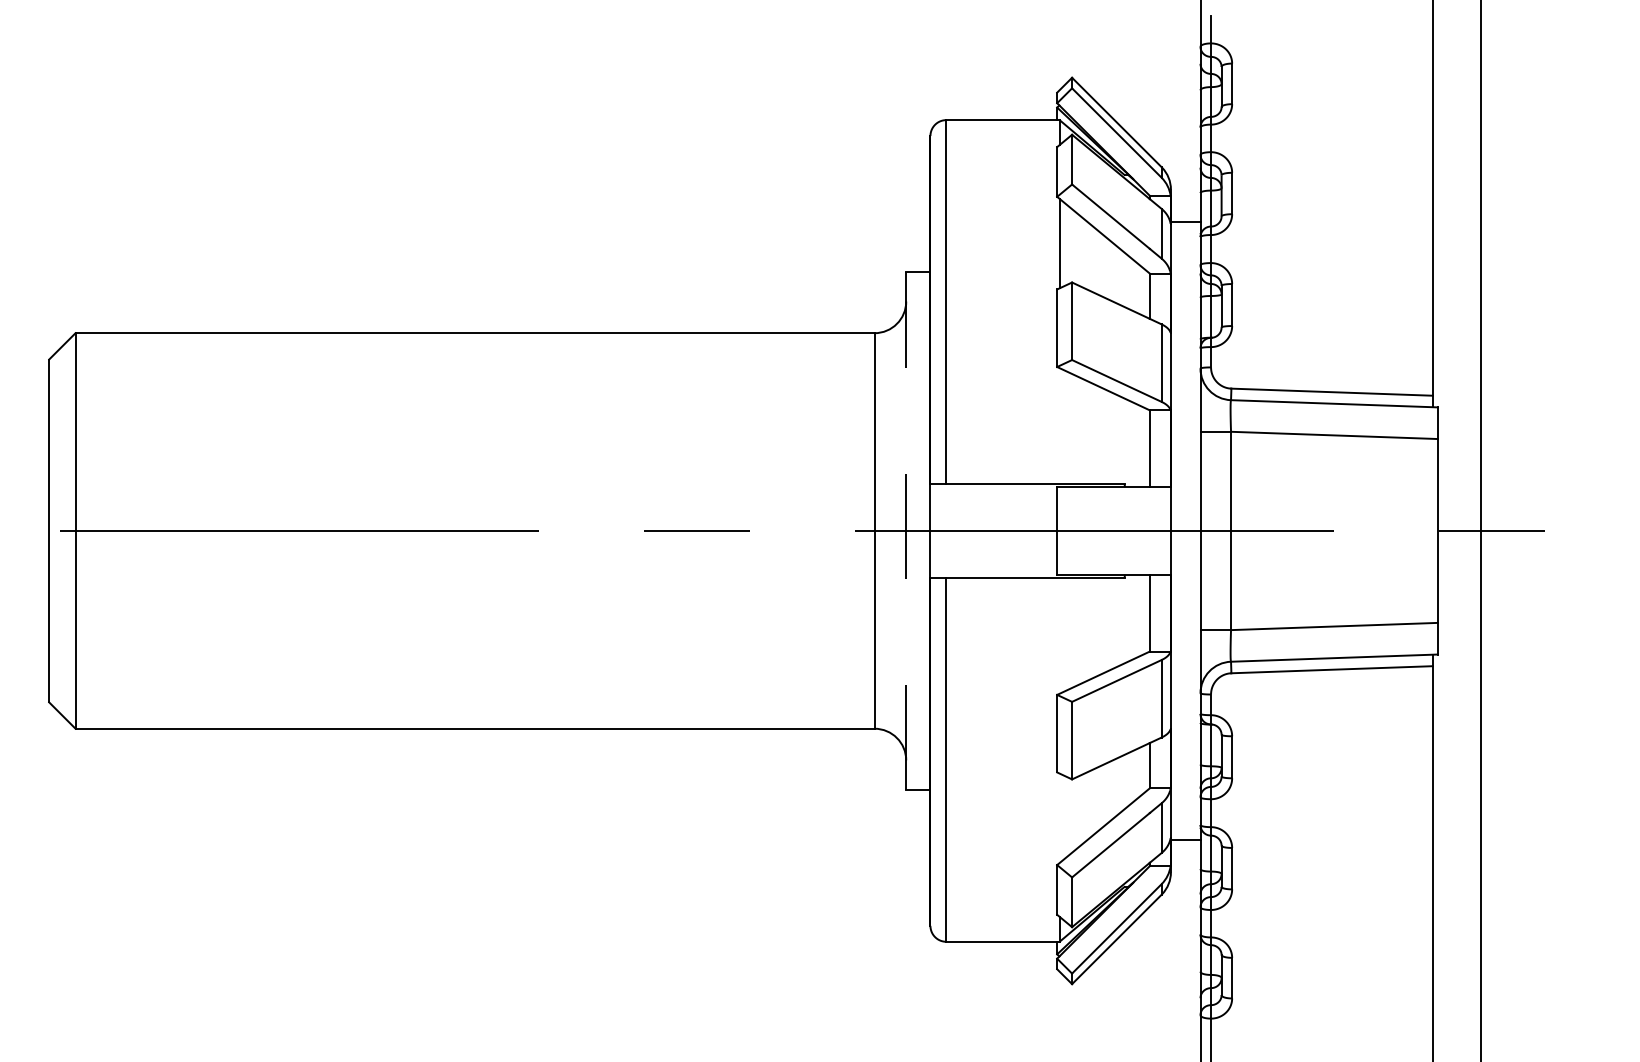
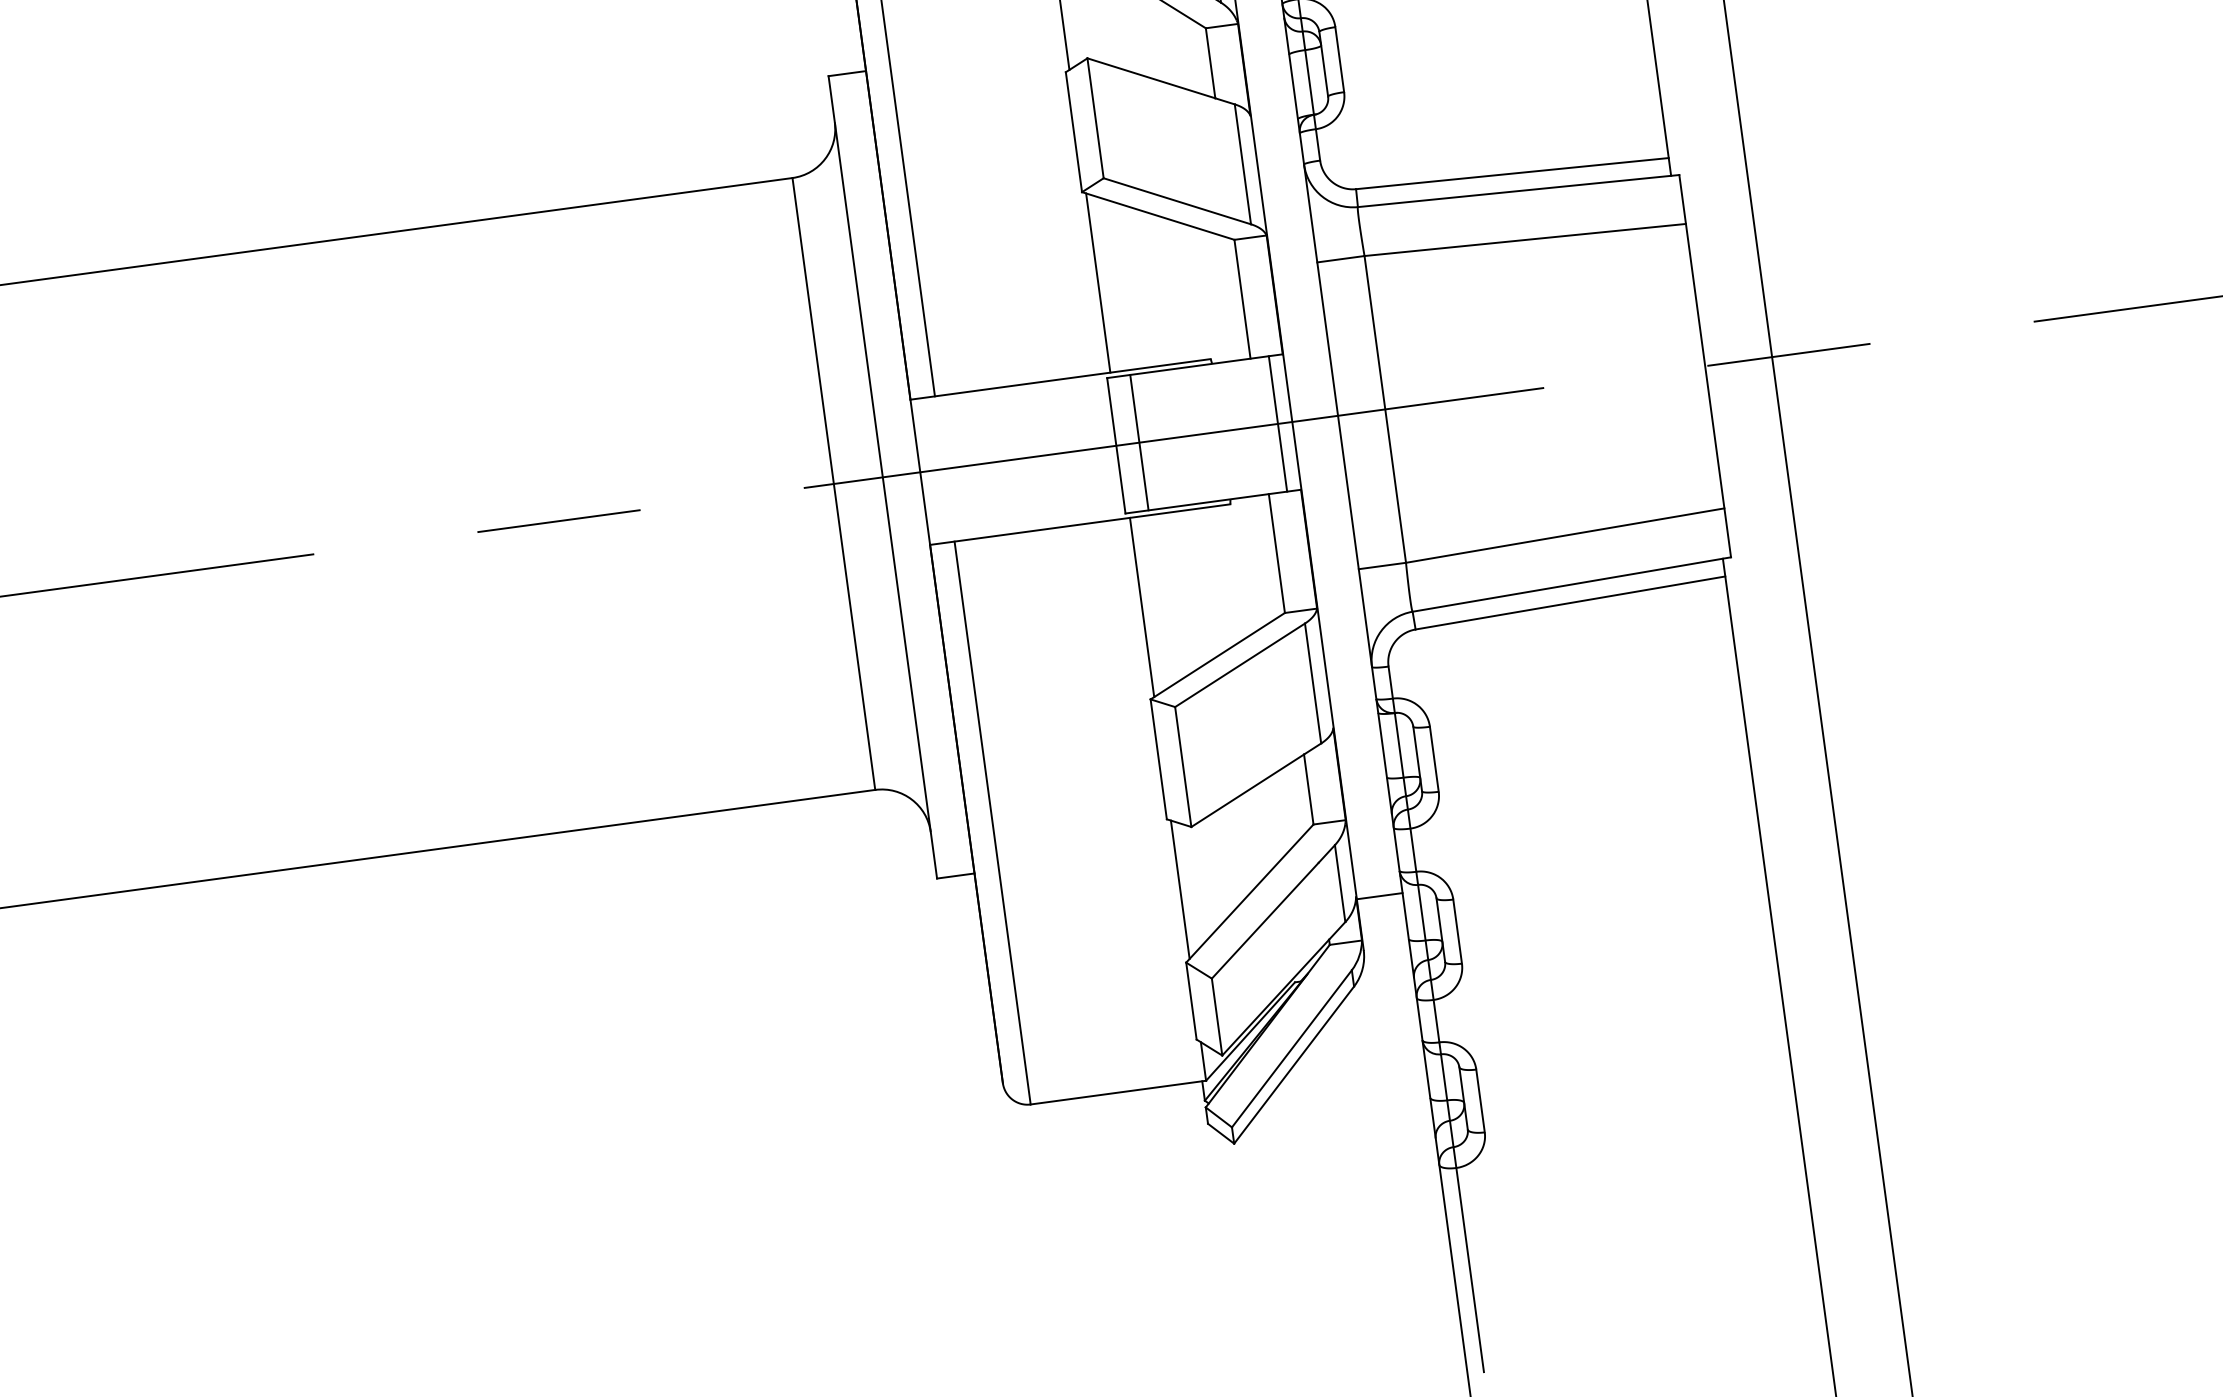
line: (1059, 426) -> (1098, 283), added
line: (906, 530) -> (883, 476), dashed -> solid
line: (1072, 530) -> (1139, 441), added
line: (1161, 530) -> (1277, 423), added
line: (1059, 635) -> (1141, 607), added
line: (1059, 818) -> (1180, 890), added

